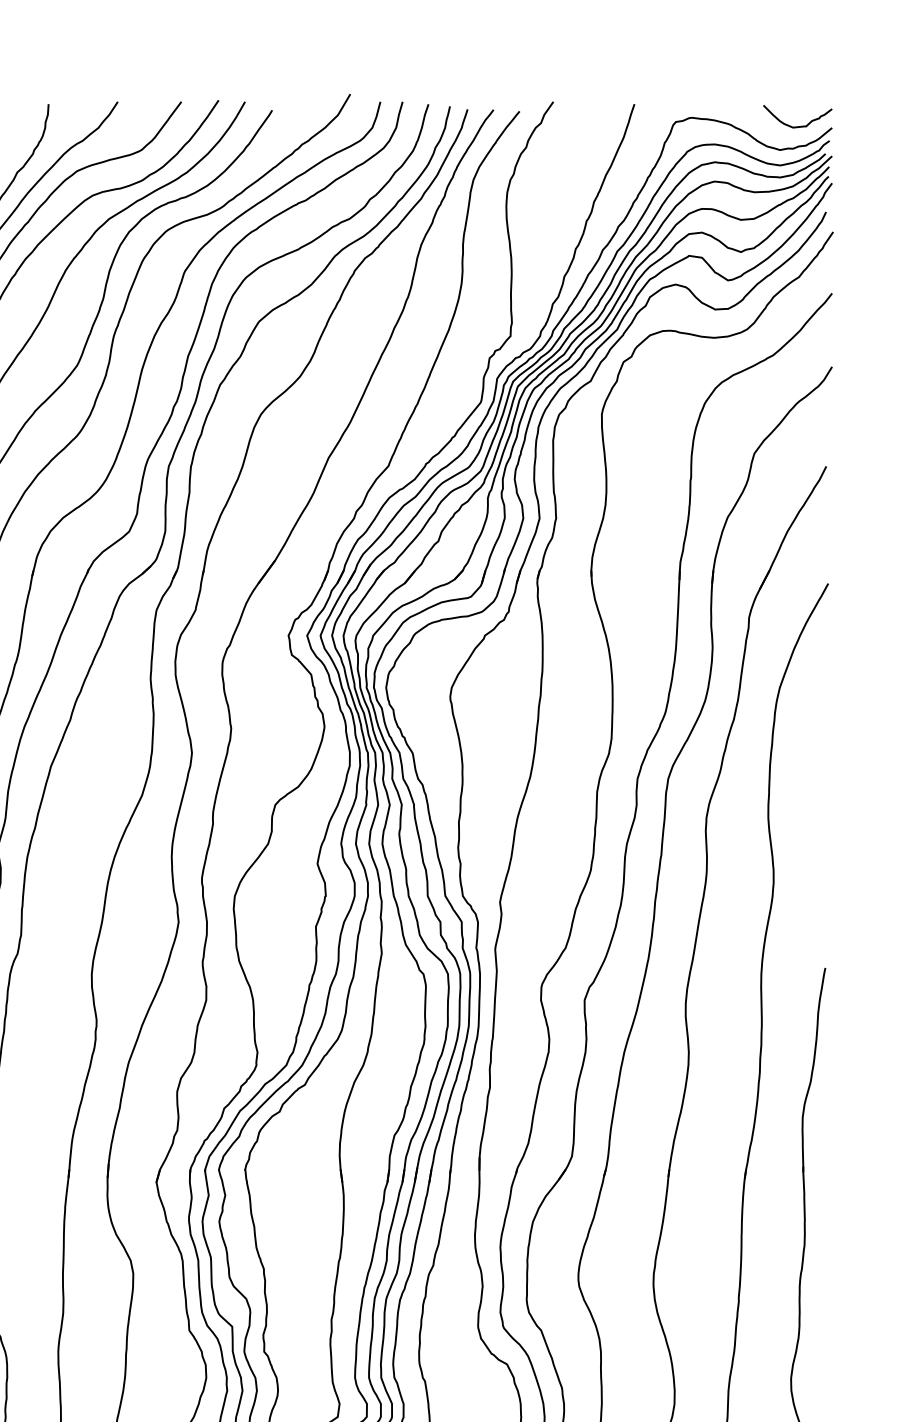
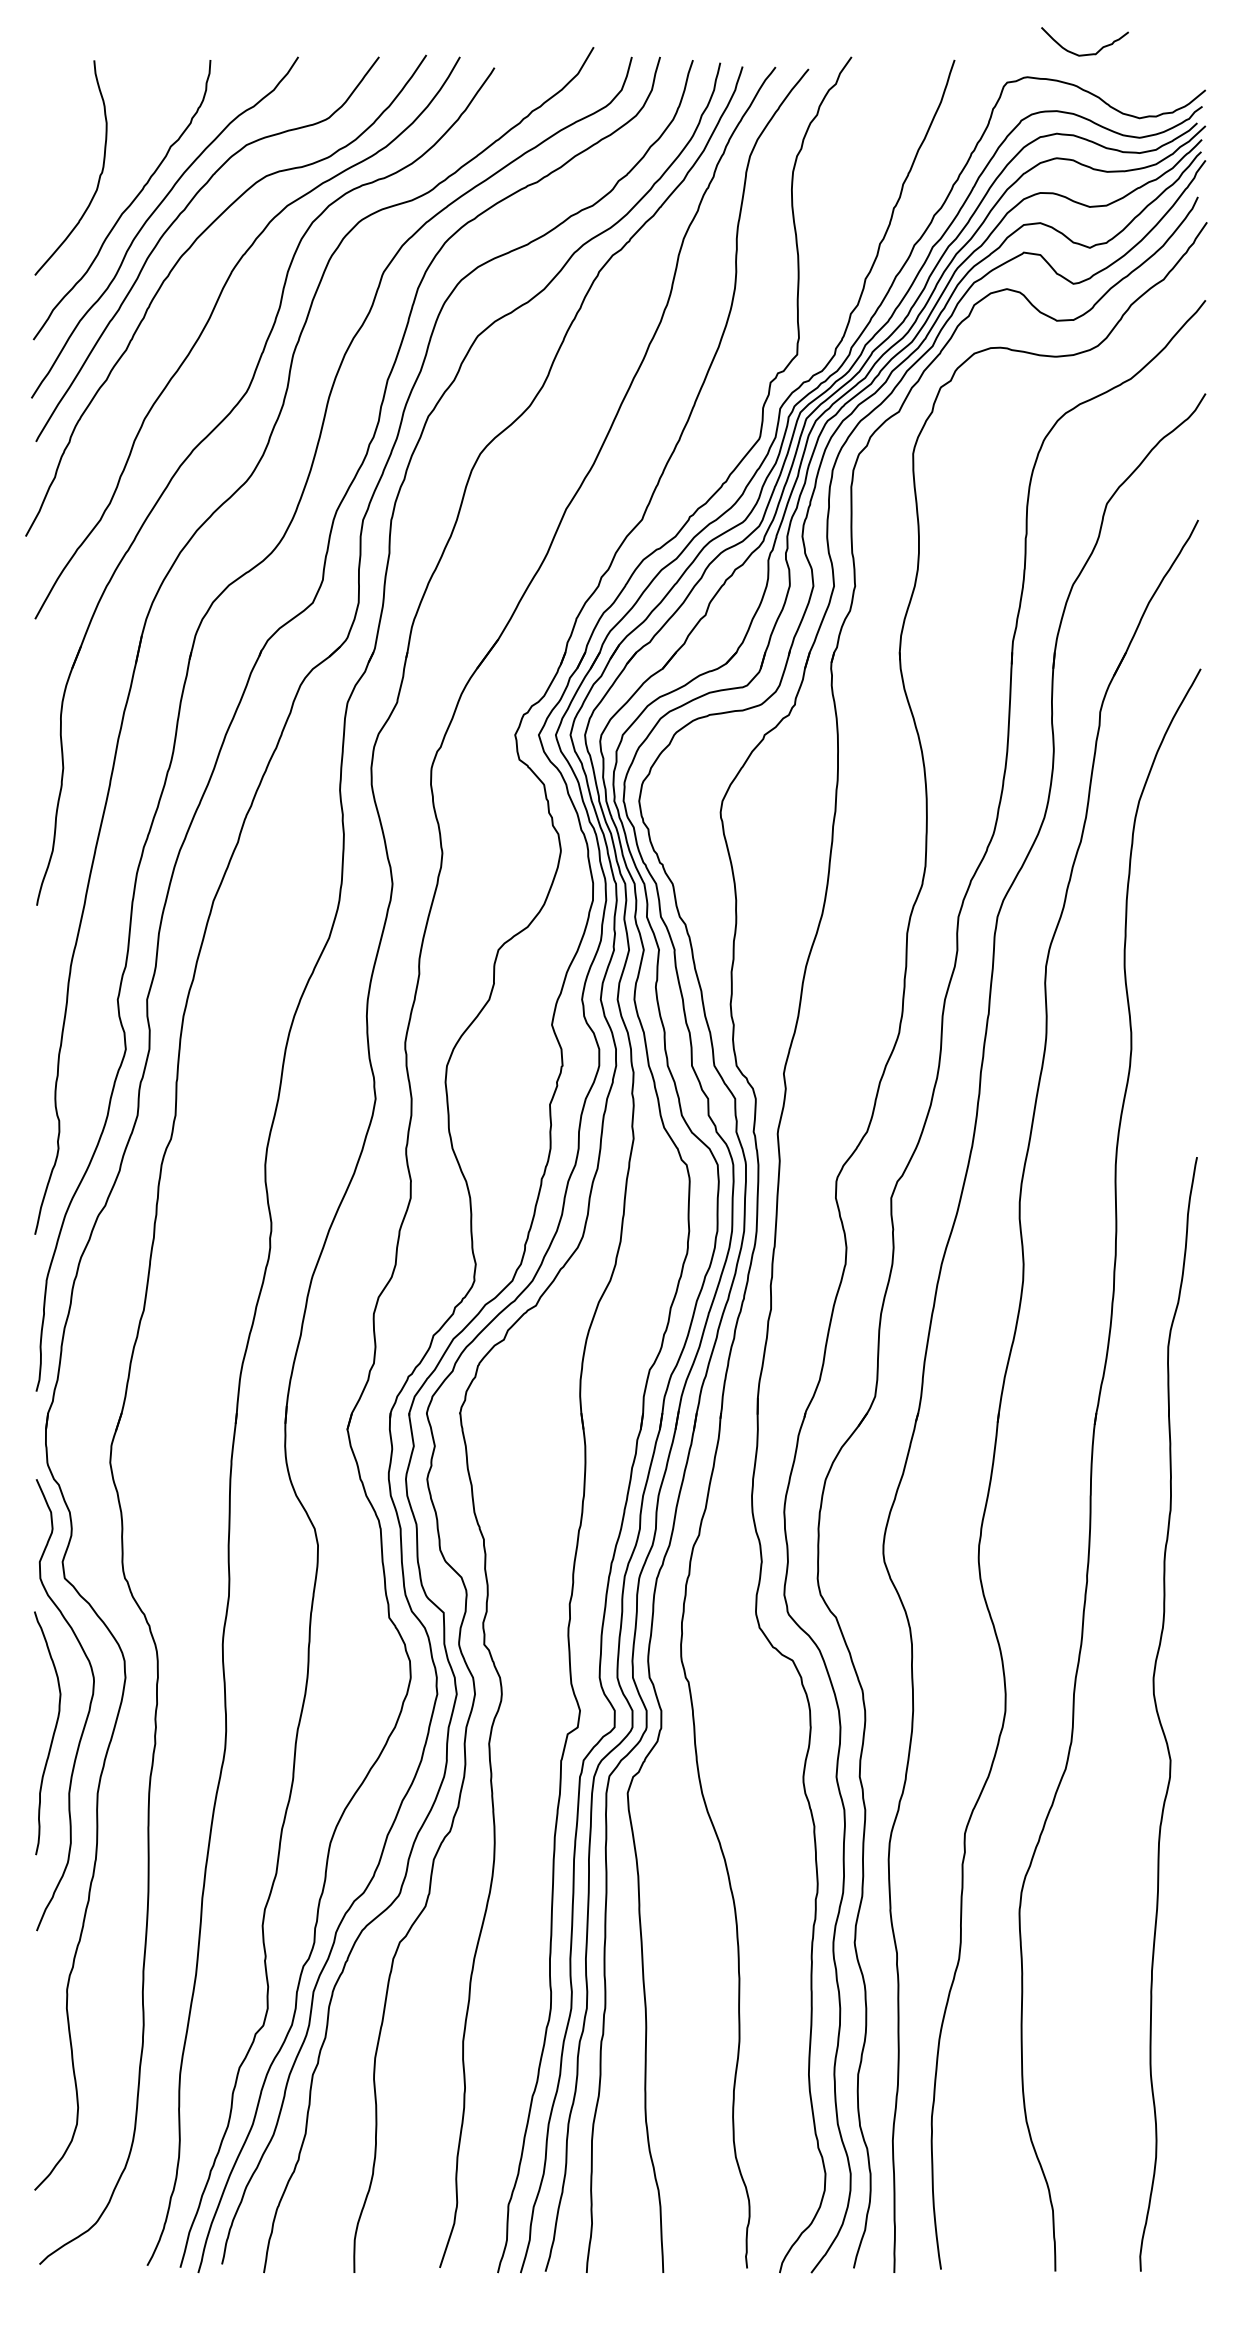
curve: (800, 125) -> (1088, 53), moved

